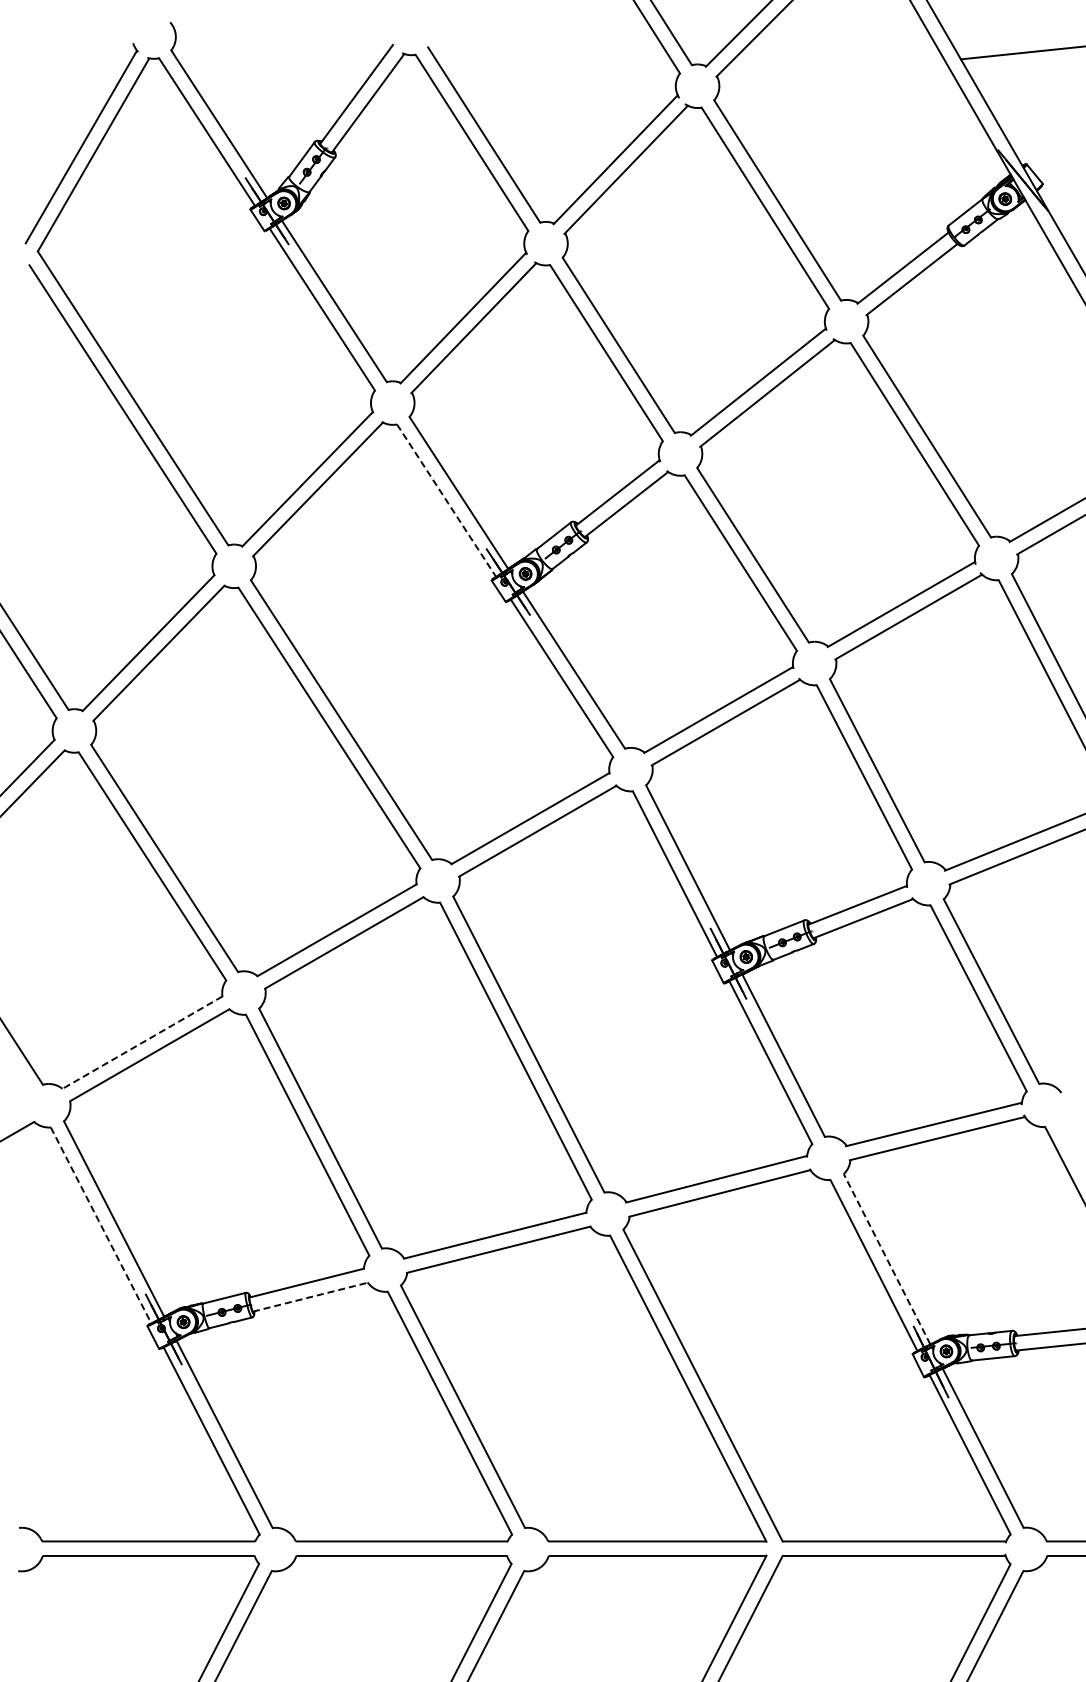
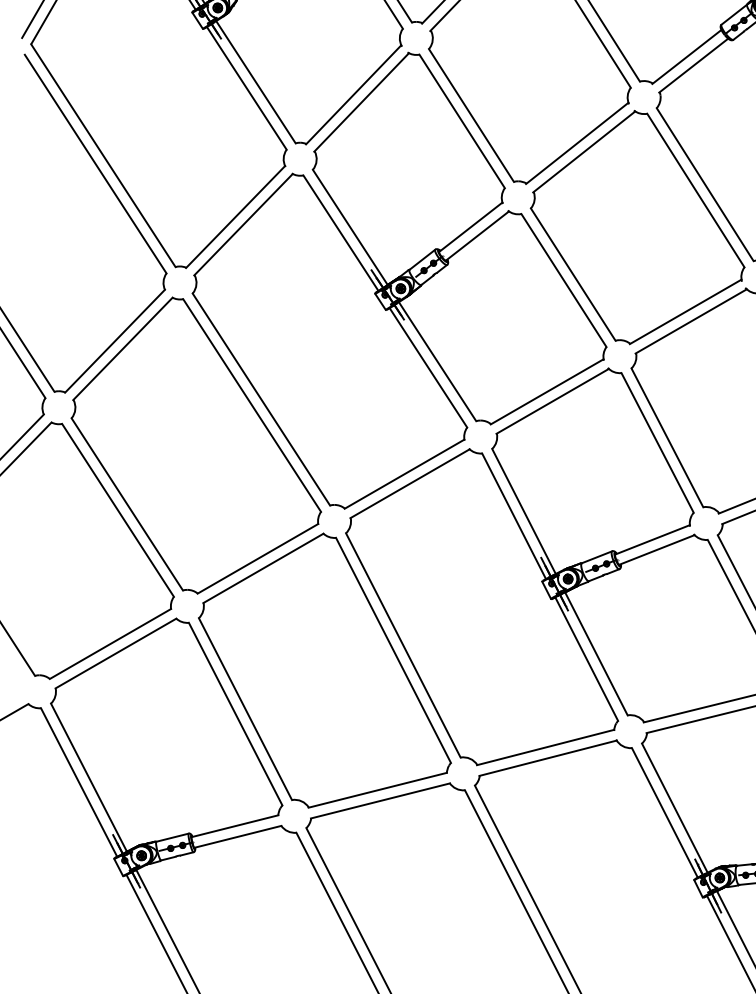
line: (446, 500) -> (340, 233), dashed -> solid
line: (142, 1042) -> (110, 643), dashed -> solid
line: (101, 1225) -> (79, 782), dashed -> solid
line: (887, 1259) -> (675, 808), dashed -> solid
line: (310, 1297) -> (237, 837), dashed -> solid

